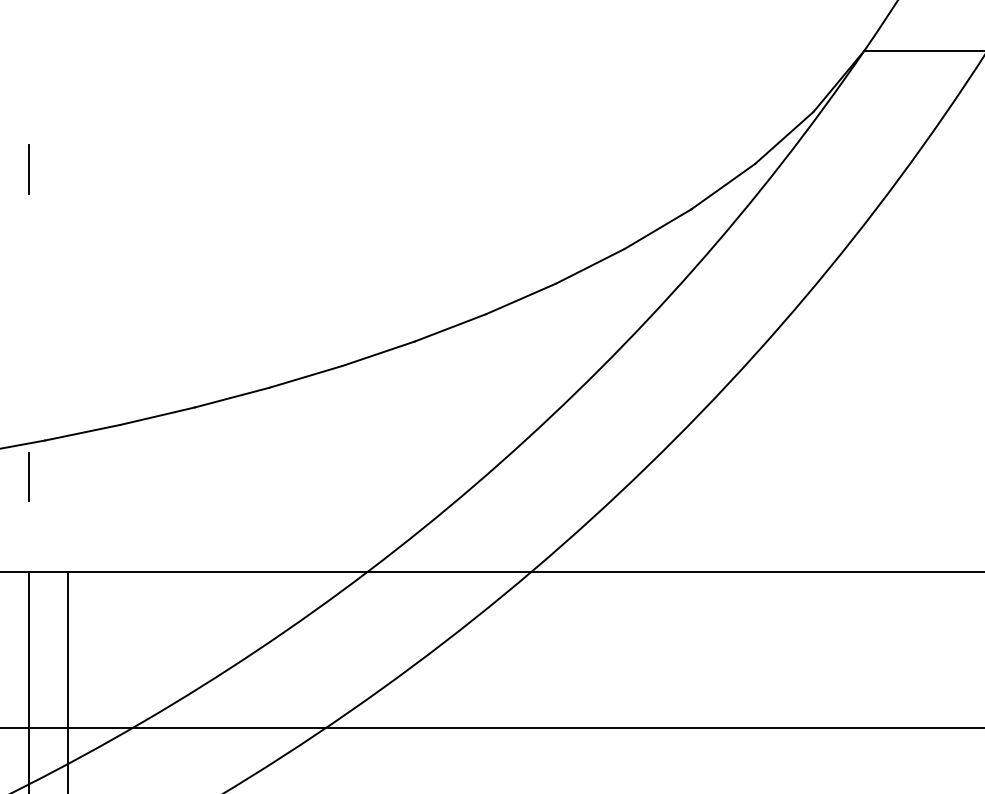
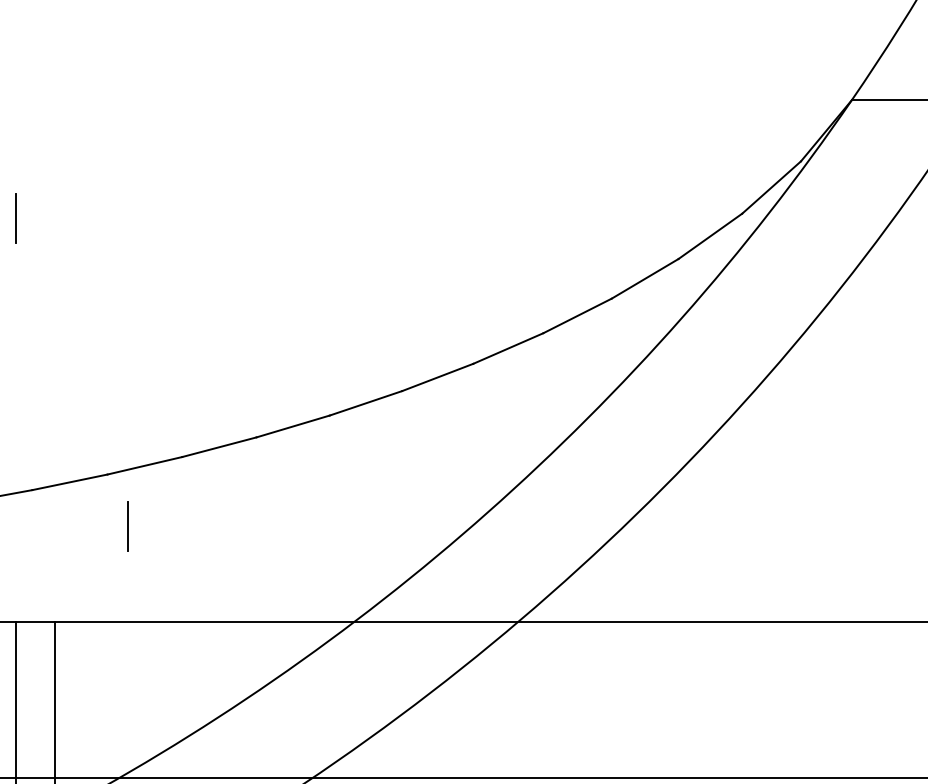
line: (28, 476) -> (127, 526), moved

